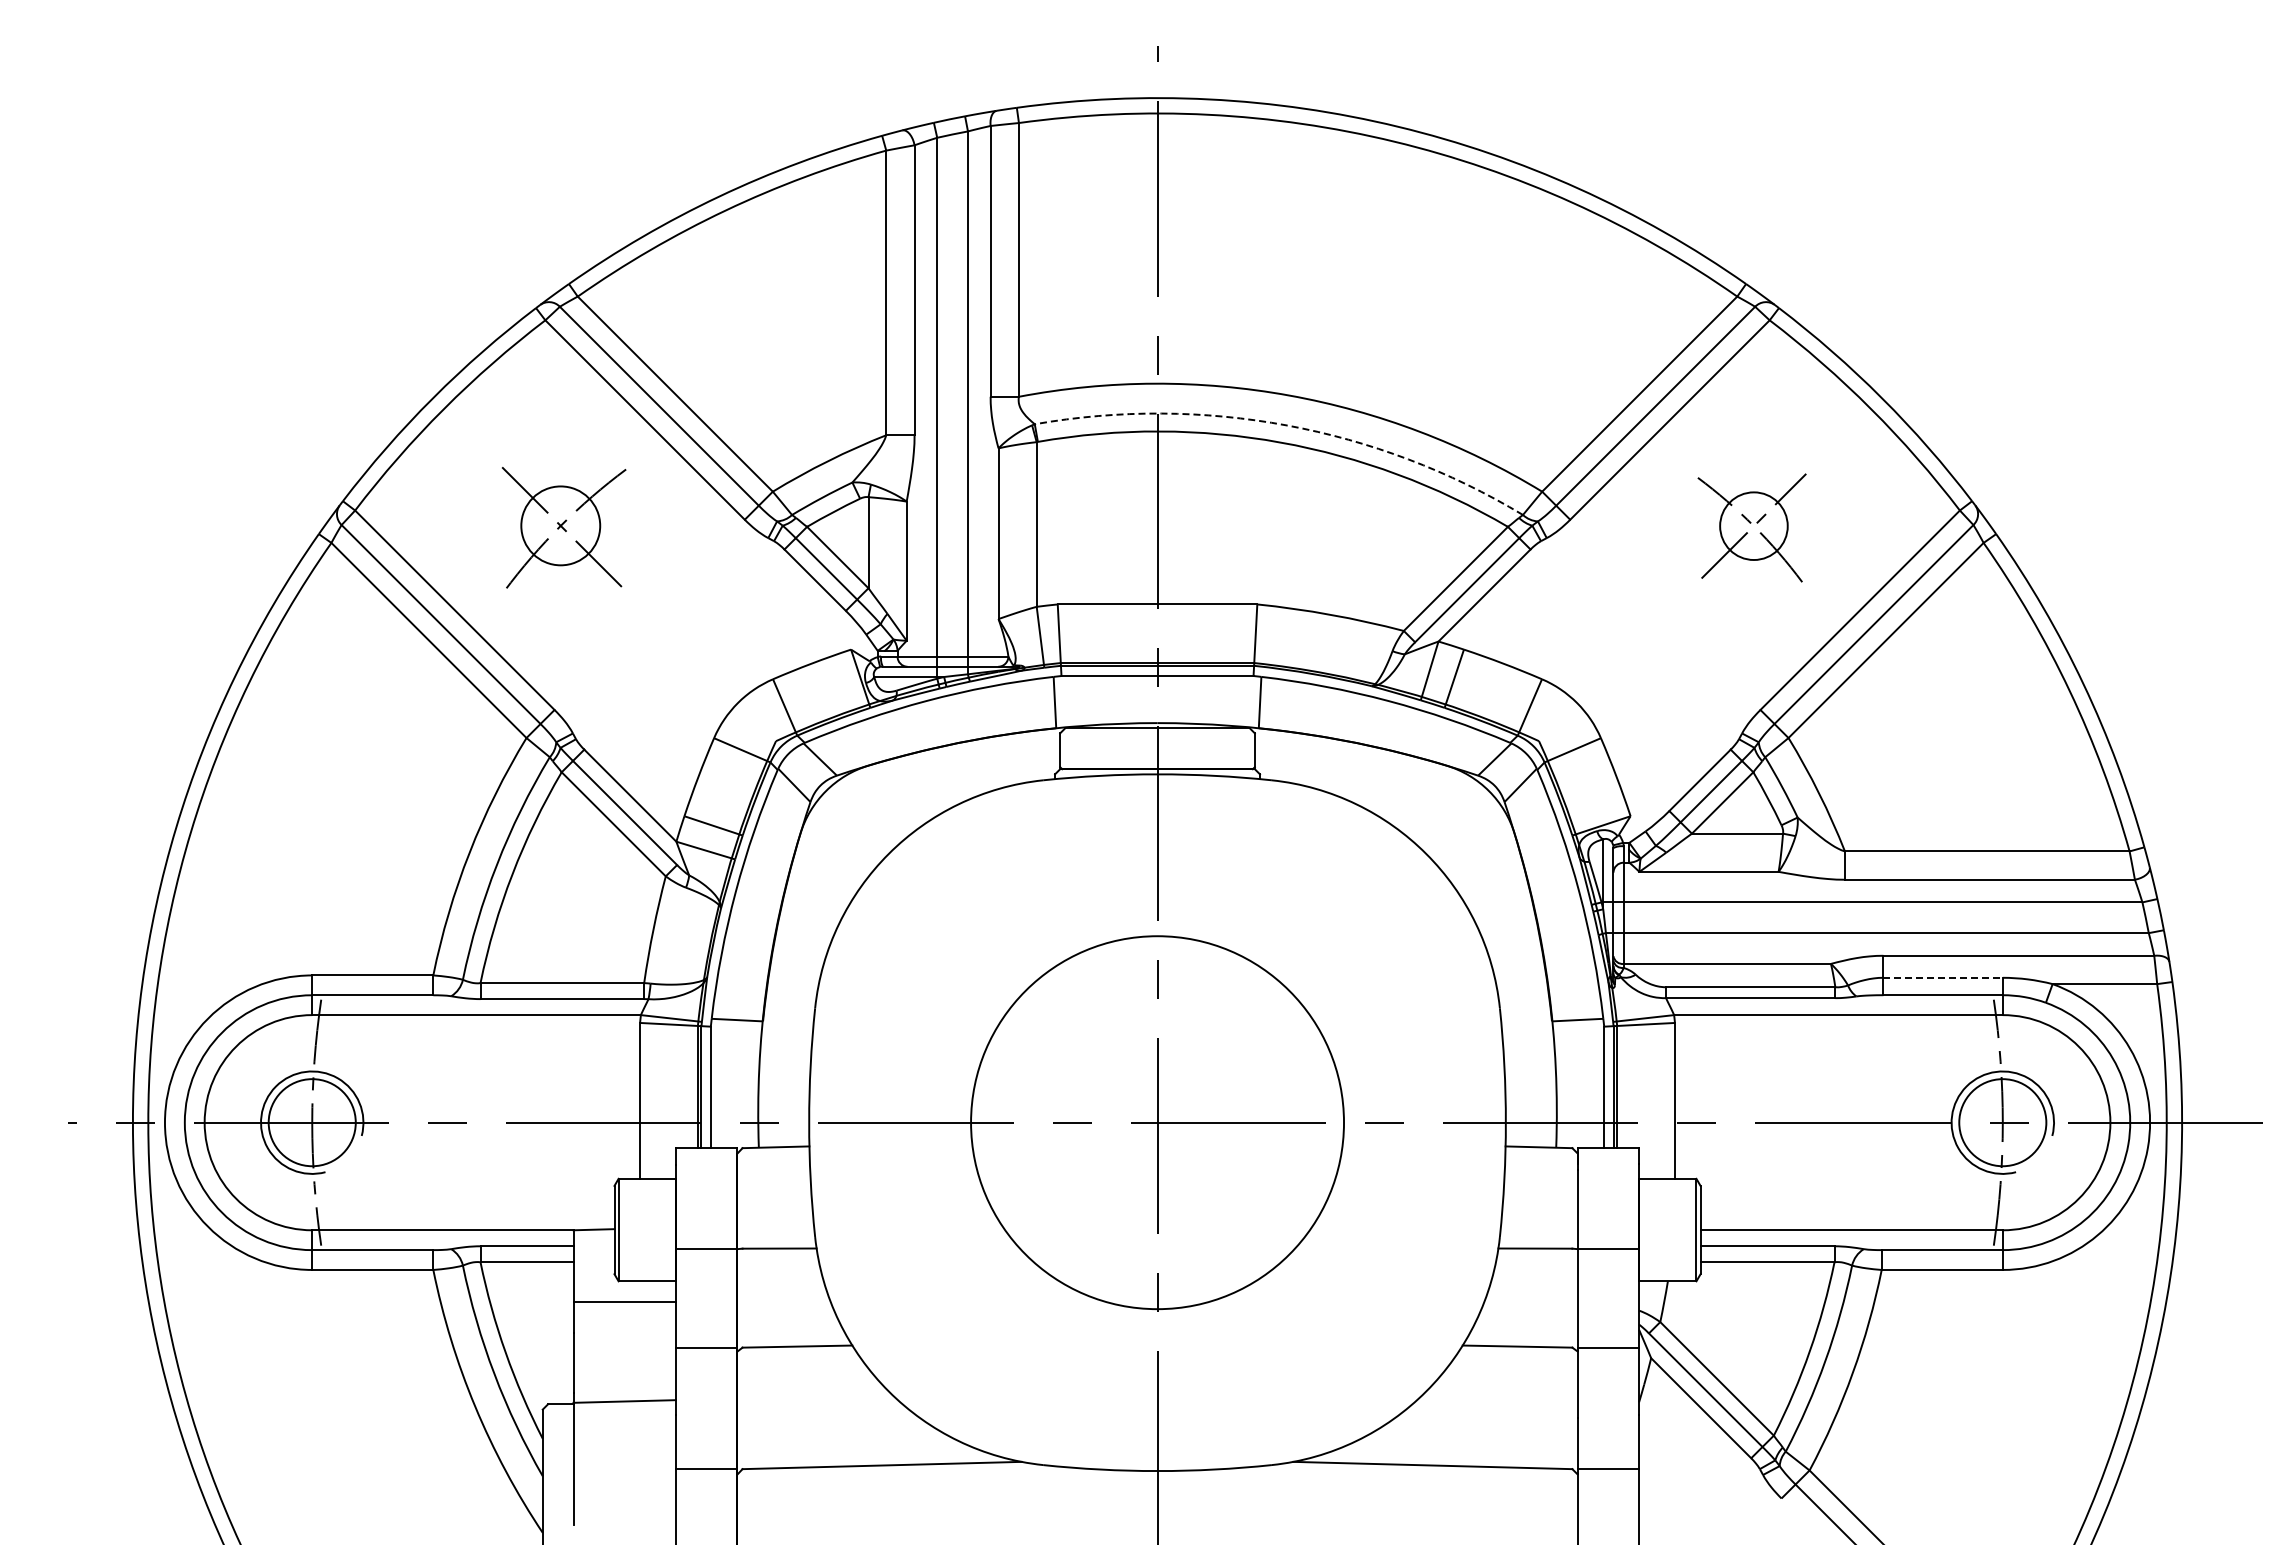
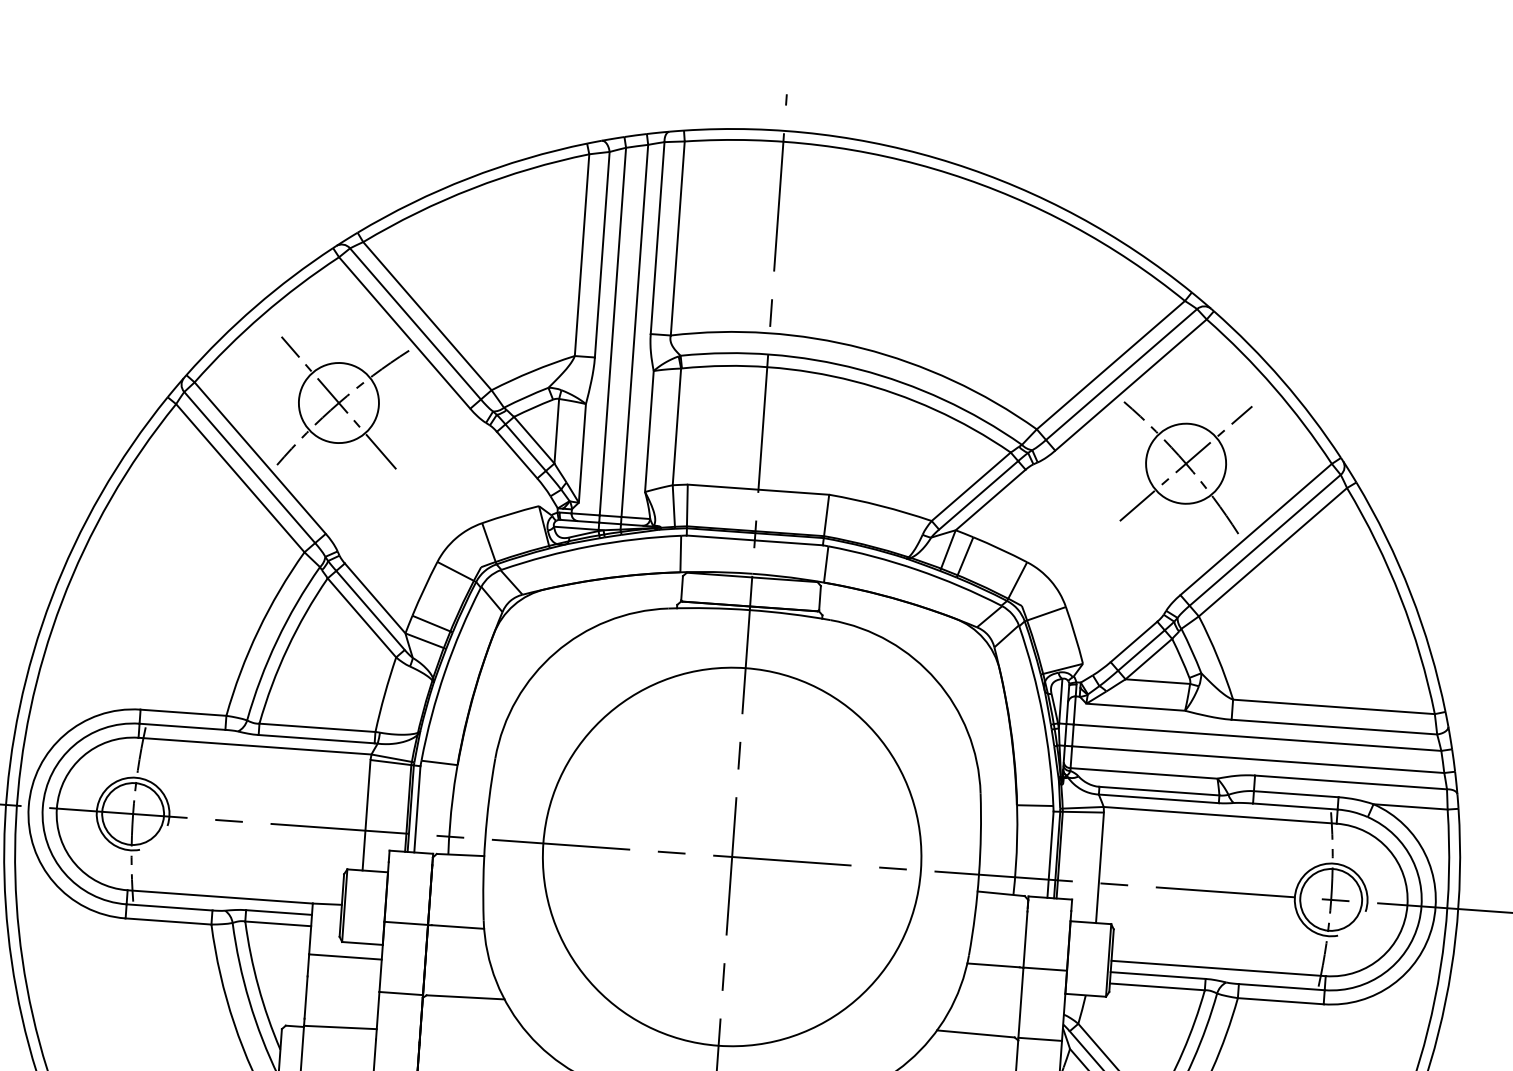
arc: (1287, 425) -> (859, 369), dashed -> solid
part: (562, 527) -> (340, 404), size x1.43
part: (1751, 527) -> (1183, 465), size x1.67
line: (1943, 977) -> (1296, 794), dashed -> solid
circle: (1157, 1122) -> (732, 856), size x1.43

